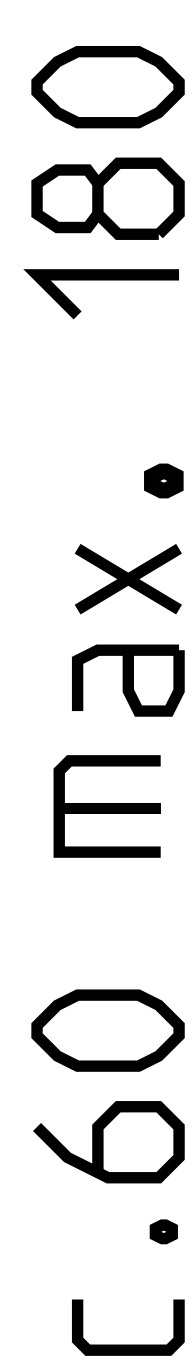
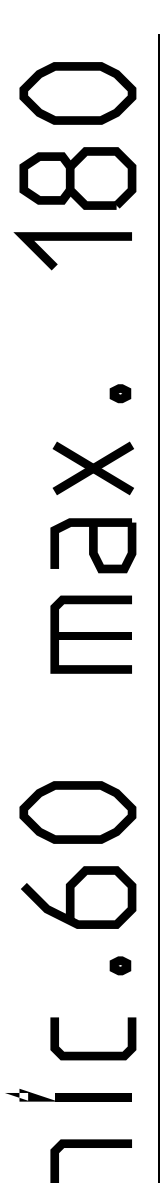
part: (163, 480) -> (120, 393), size x0.71
part: (106, 806) -> (90, 634), moved

